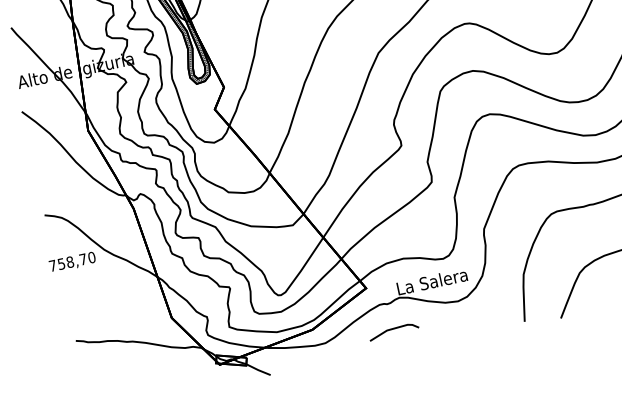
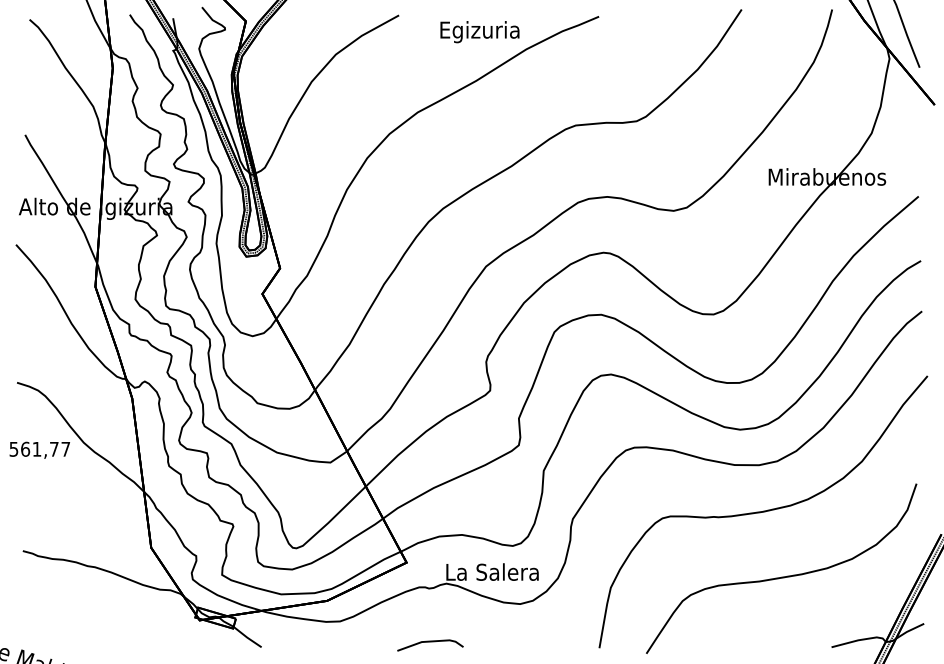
text: (71, 261) -> (39, 448), 758,70 -> 561,77
line: (393, 329) -> (430, 642), moved

